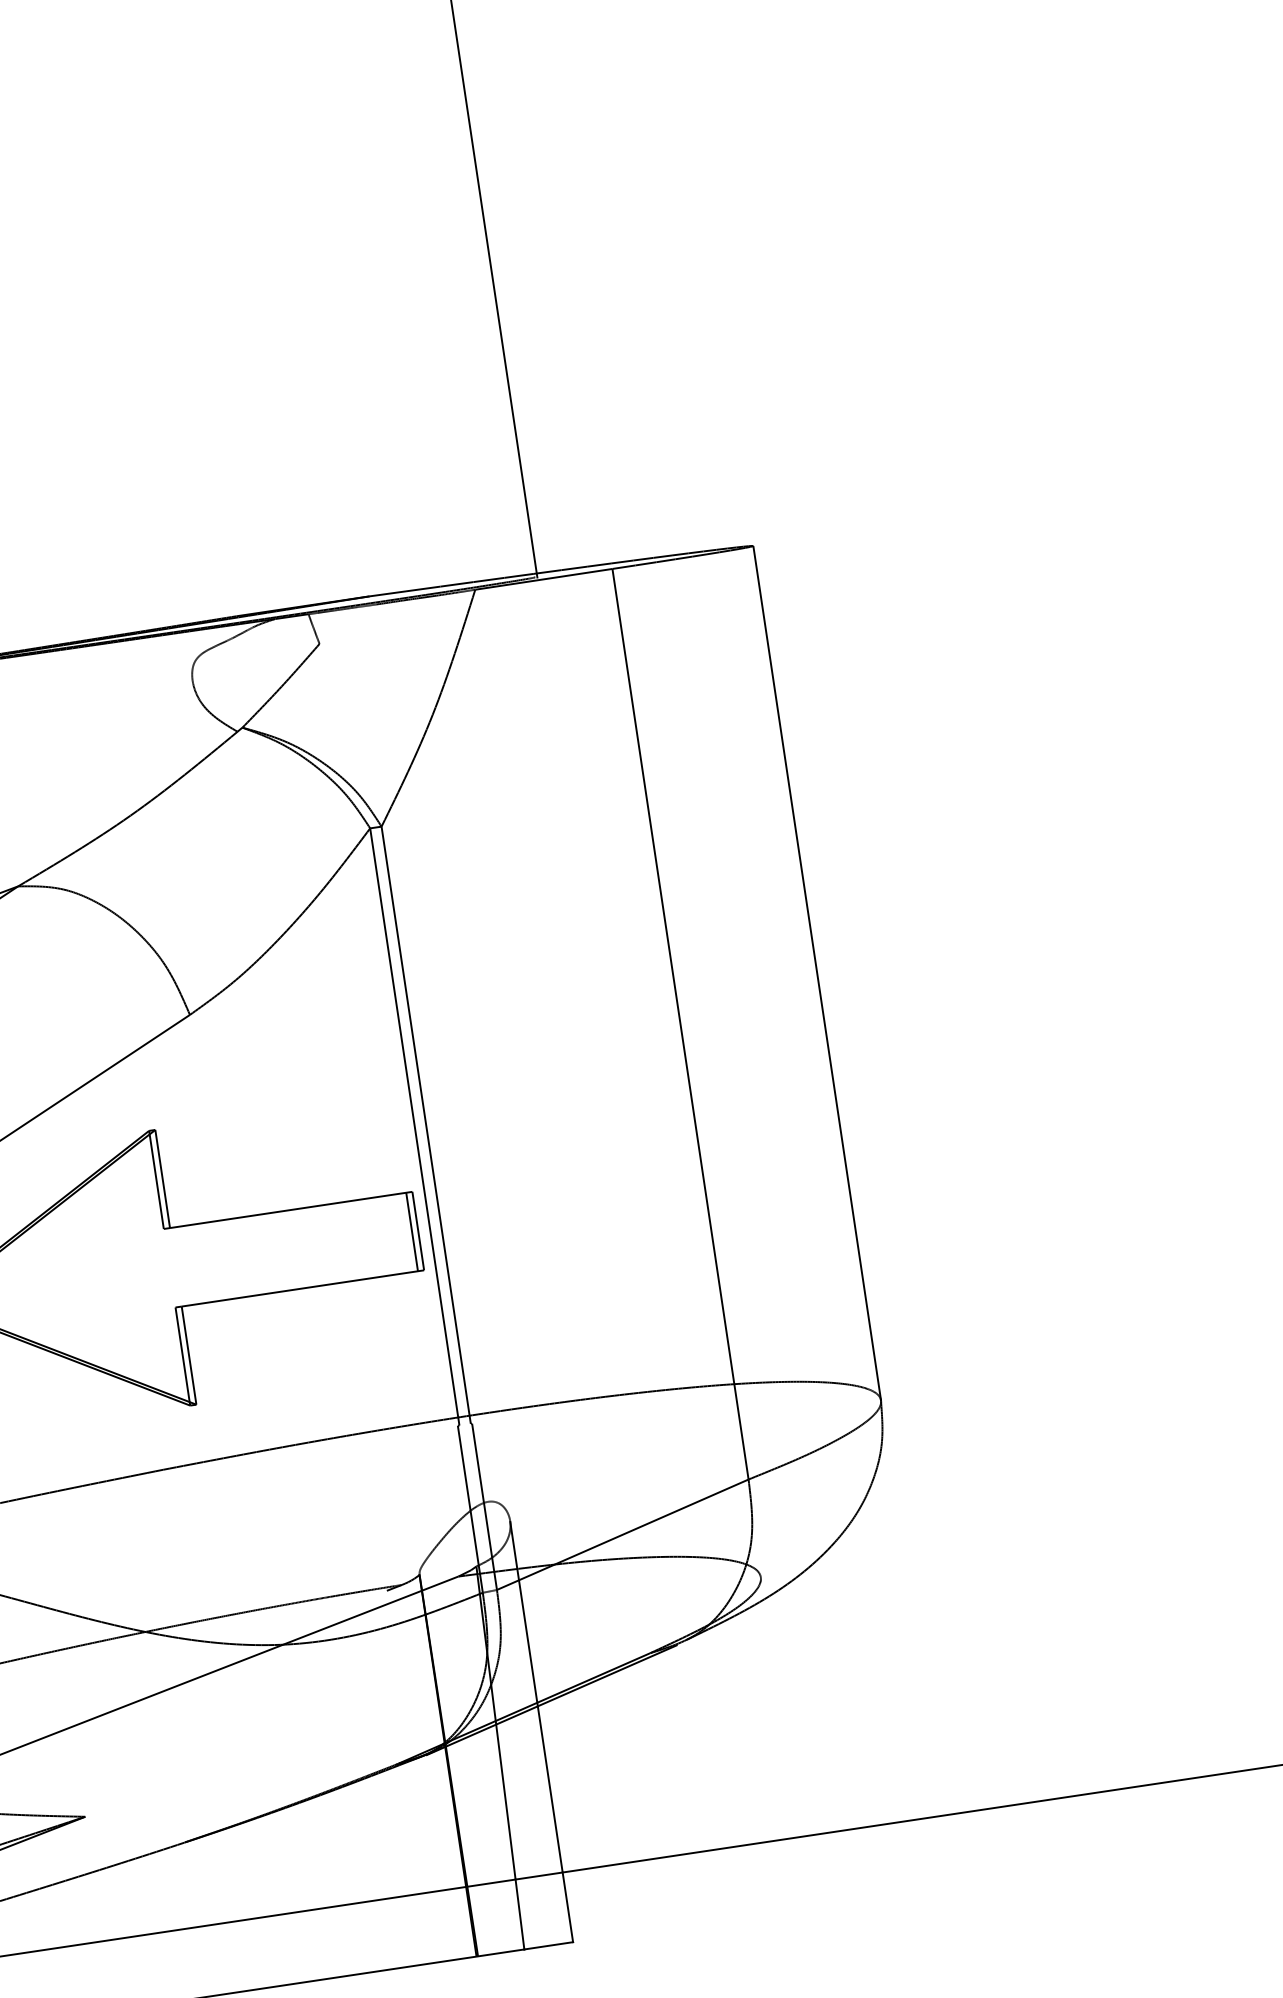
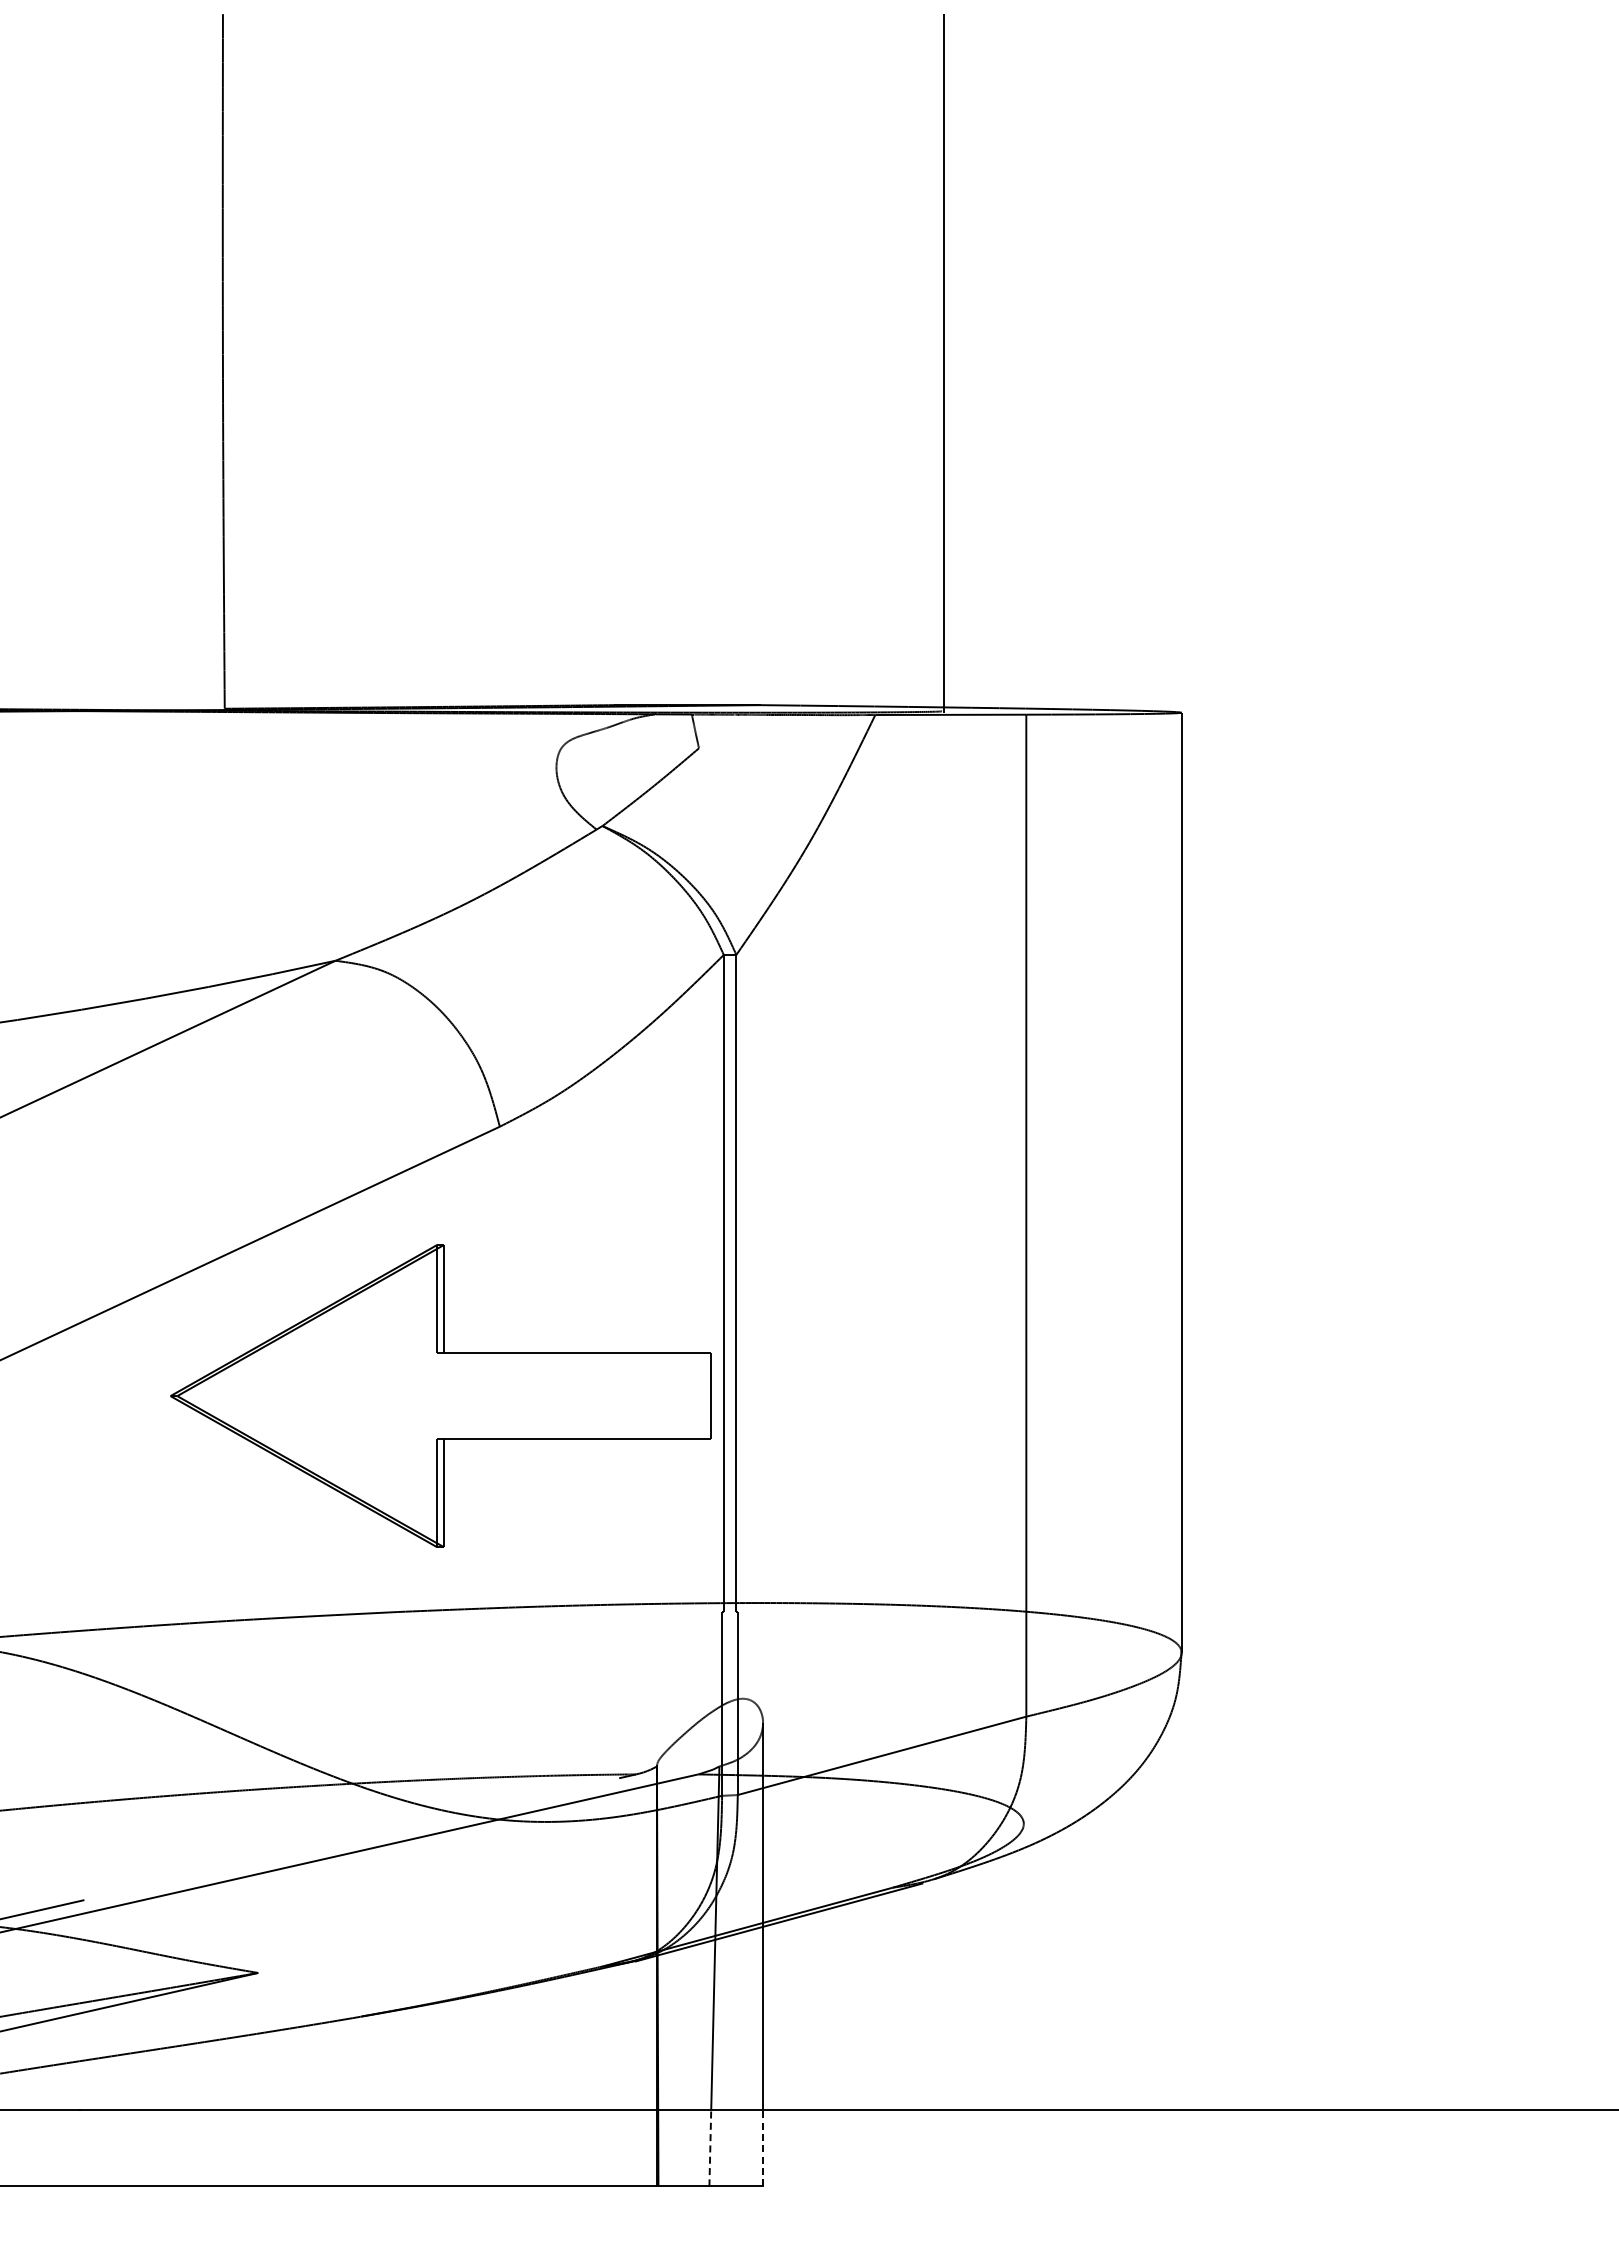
line: (412, 1231) -> (704, 1395), removed
line: (568, 1906) -> (763, 2147), solid -> dashed
line: (520, 1913) -> (710, 2147), solid -> dashed

